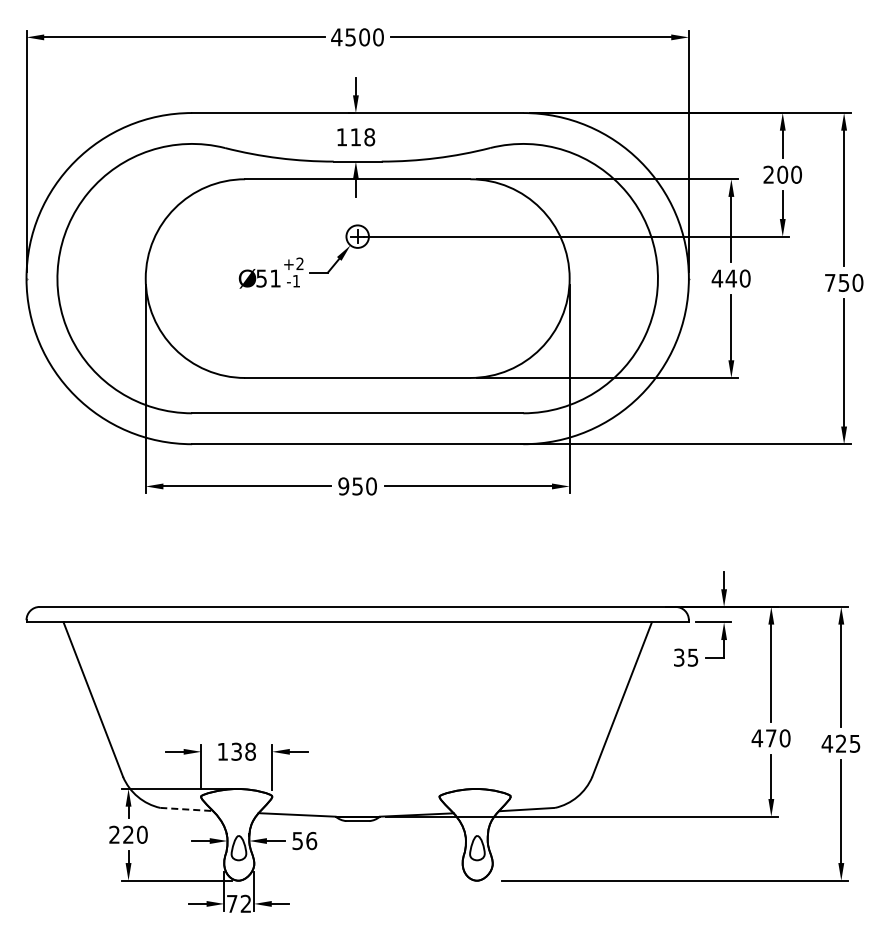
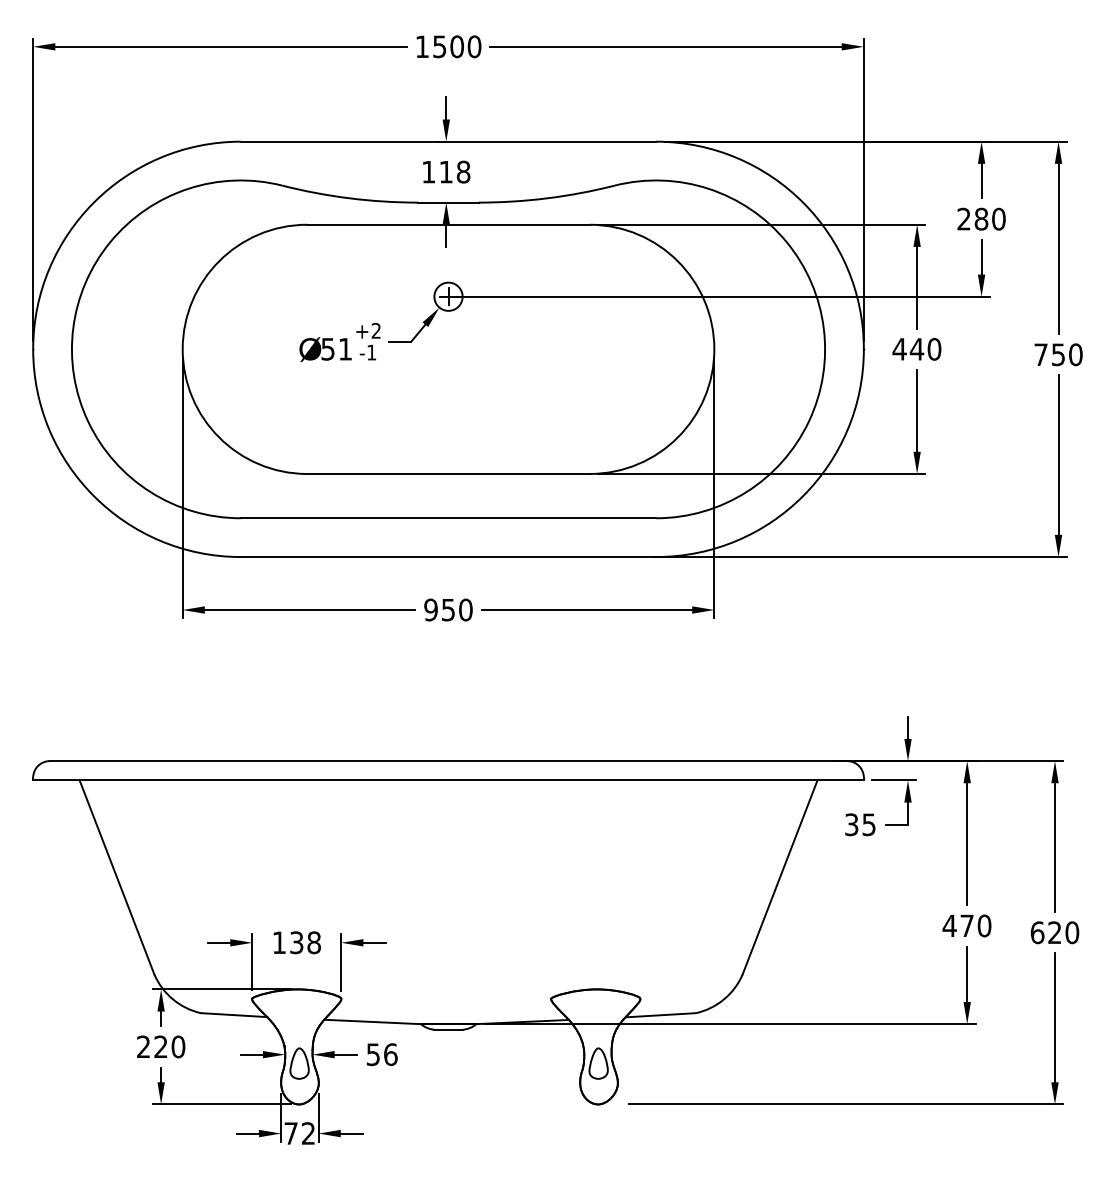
text: (336, 37) -> (421, 46), 4500 -> 1500
text: (782, 174) -> (981, 218), 200 -> 280
text: (840, 743) -> (1053, 932), 425 -> 620
line: (187, 809) -> (235, 1015), dashed -> solid

